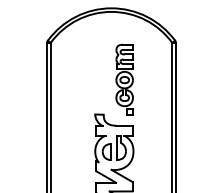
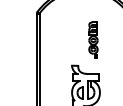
part: (124, 79) -> (93, 40), size x0.7

